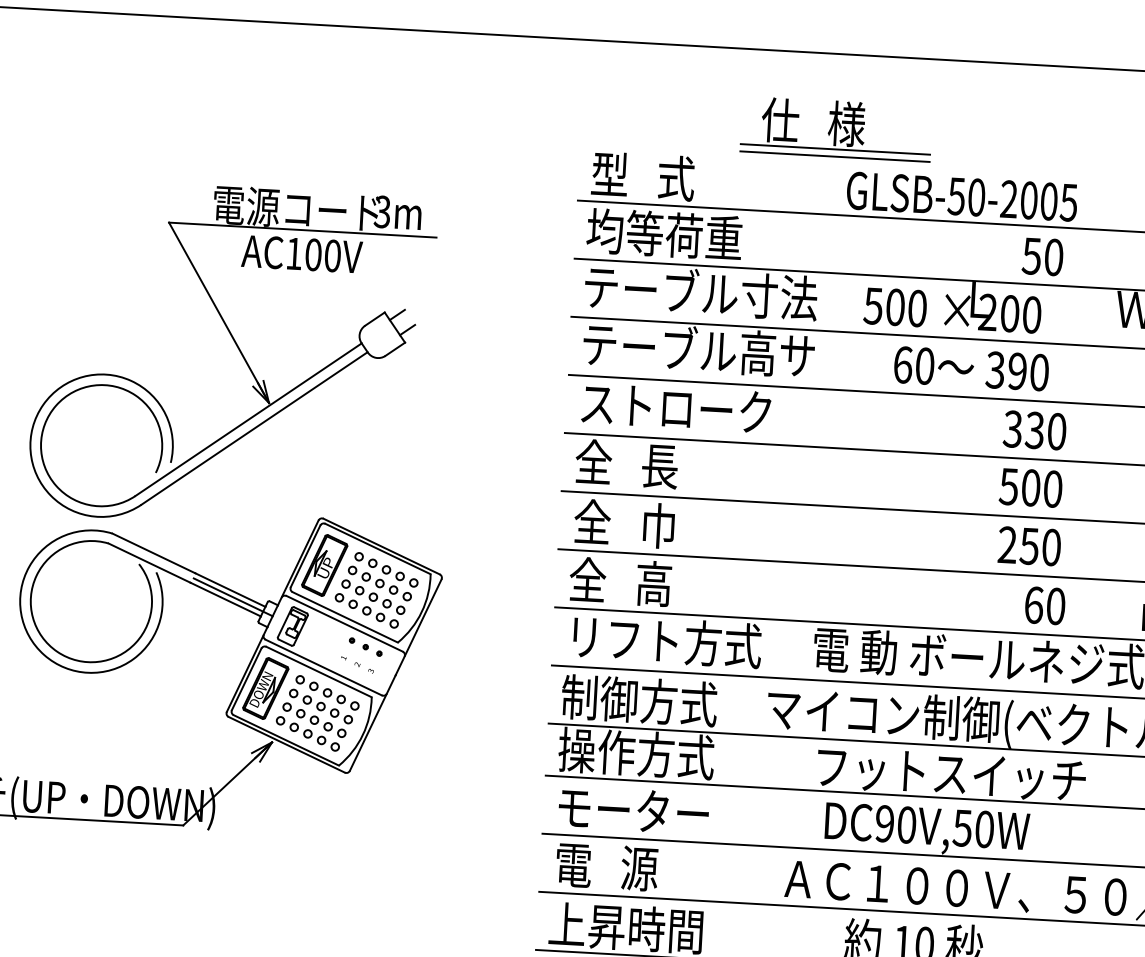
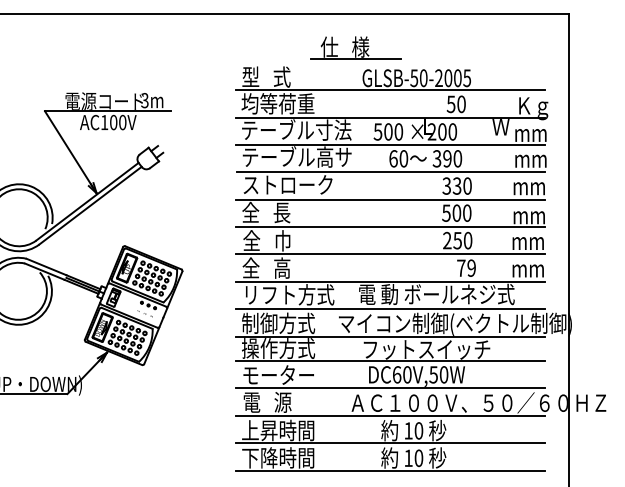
line: (833, 156) -> (355, 62), removed
text: (1045, 604) -> (466, 267), 60 -> 79
text: (883, 823) -> (396, 374), DC90V,50W -> DC60V,50W

